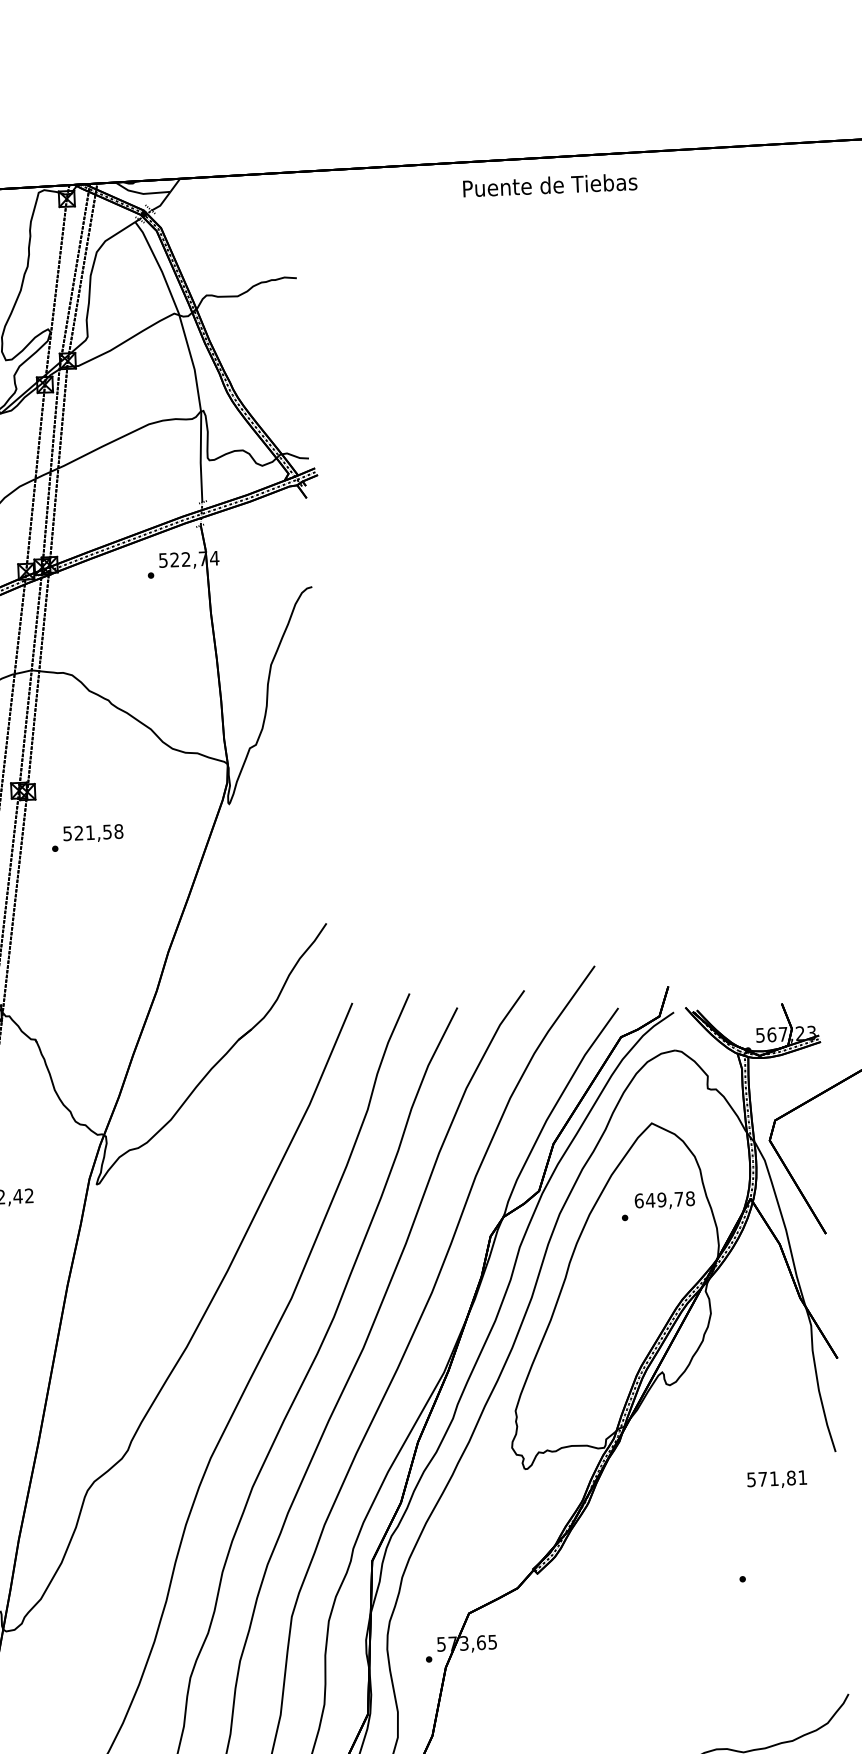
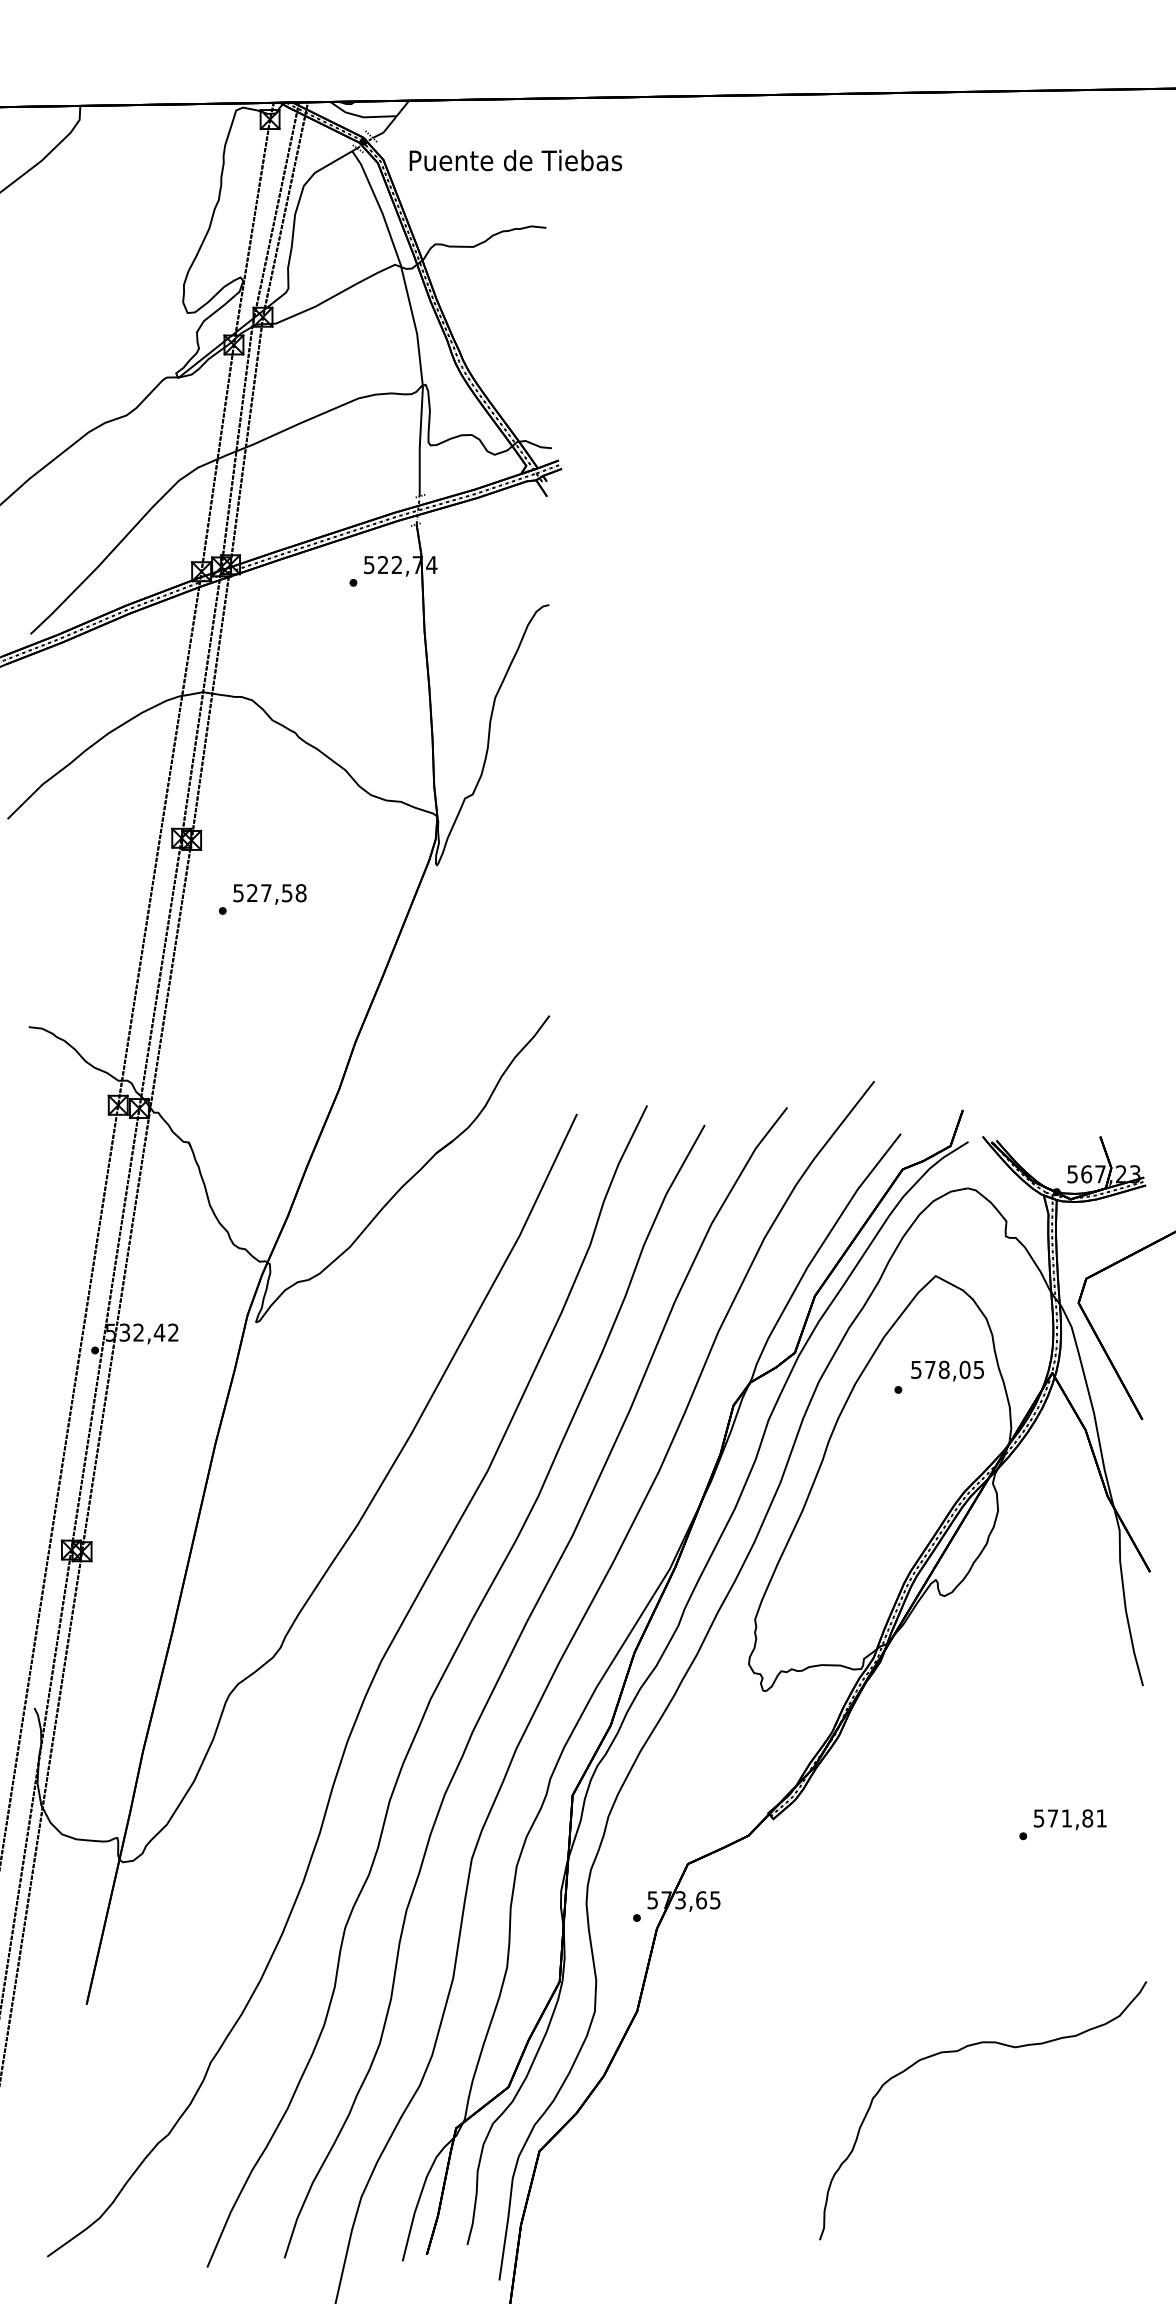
text: (549, 185) -> (515, 160), moved
text: (90, 832) -> (266, 892), 521,58 -> 527,58
text: (664, 1199) -> (947, 1369), 649,78 -> 578,05
text: (777, 1479) -> (1070, 1819), moved

